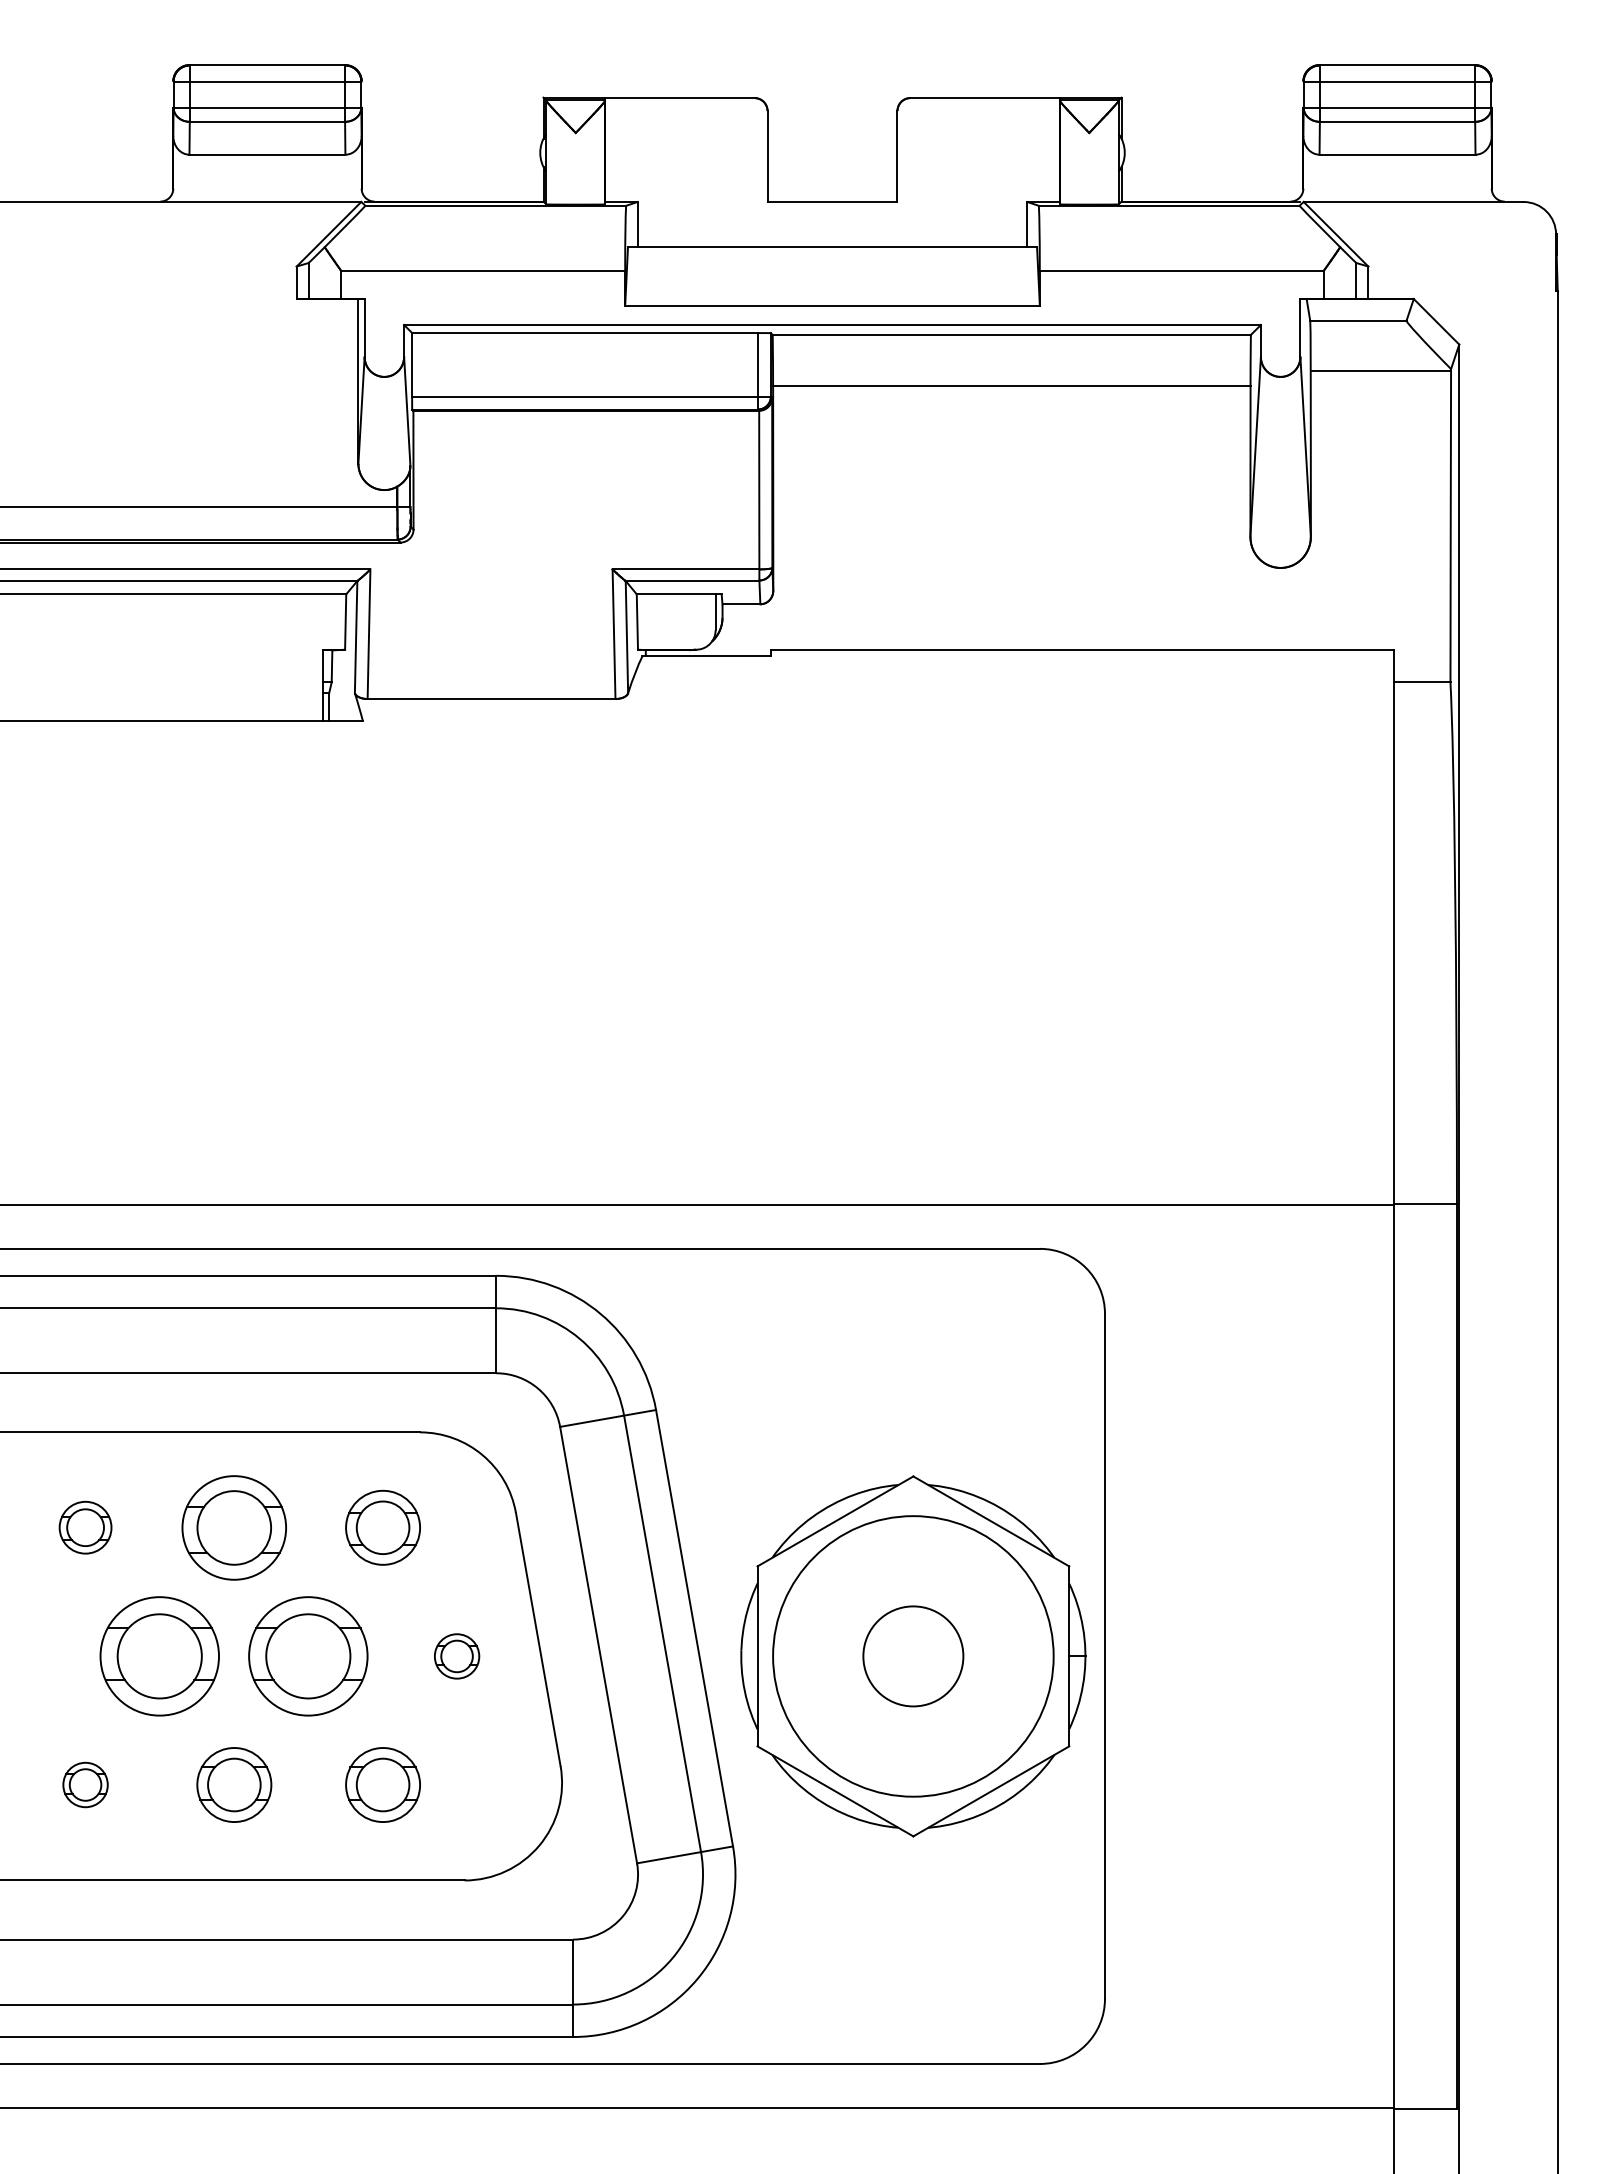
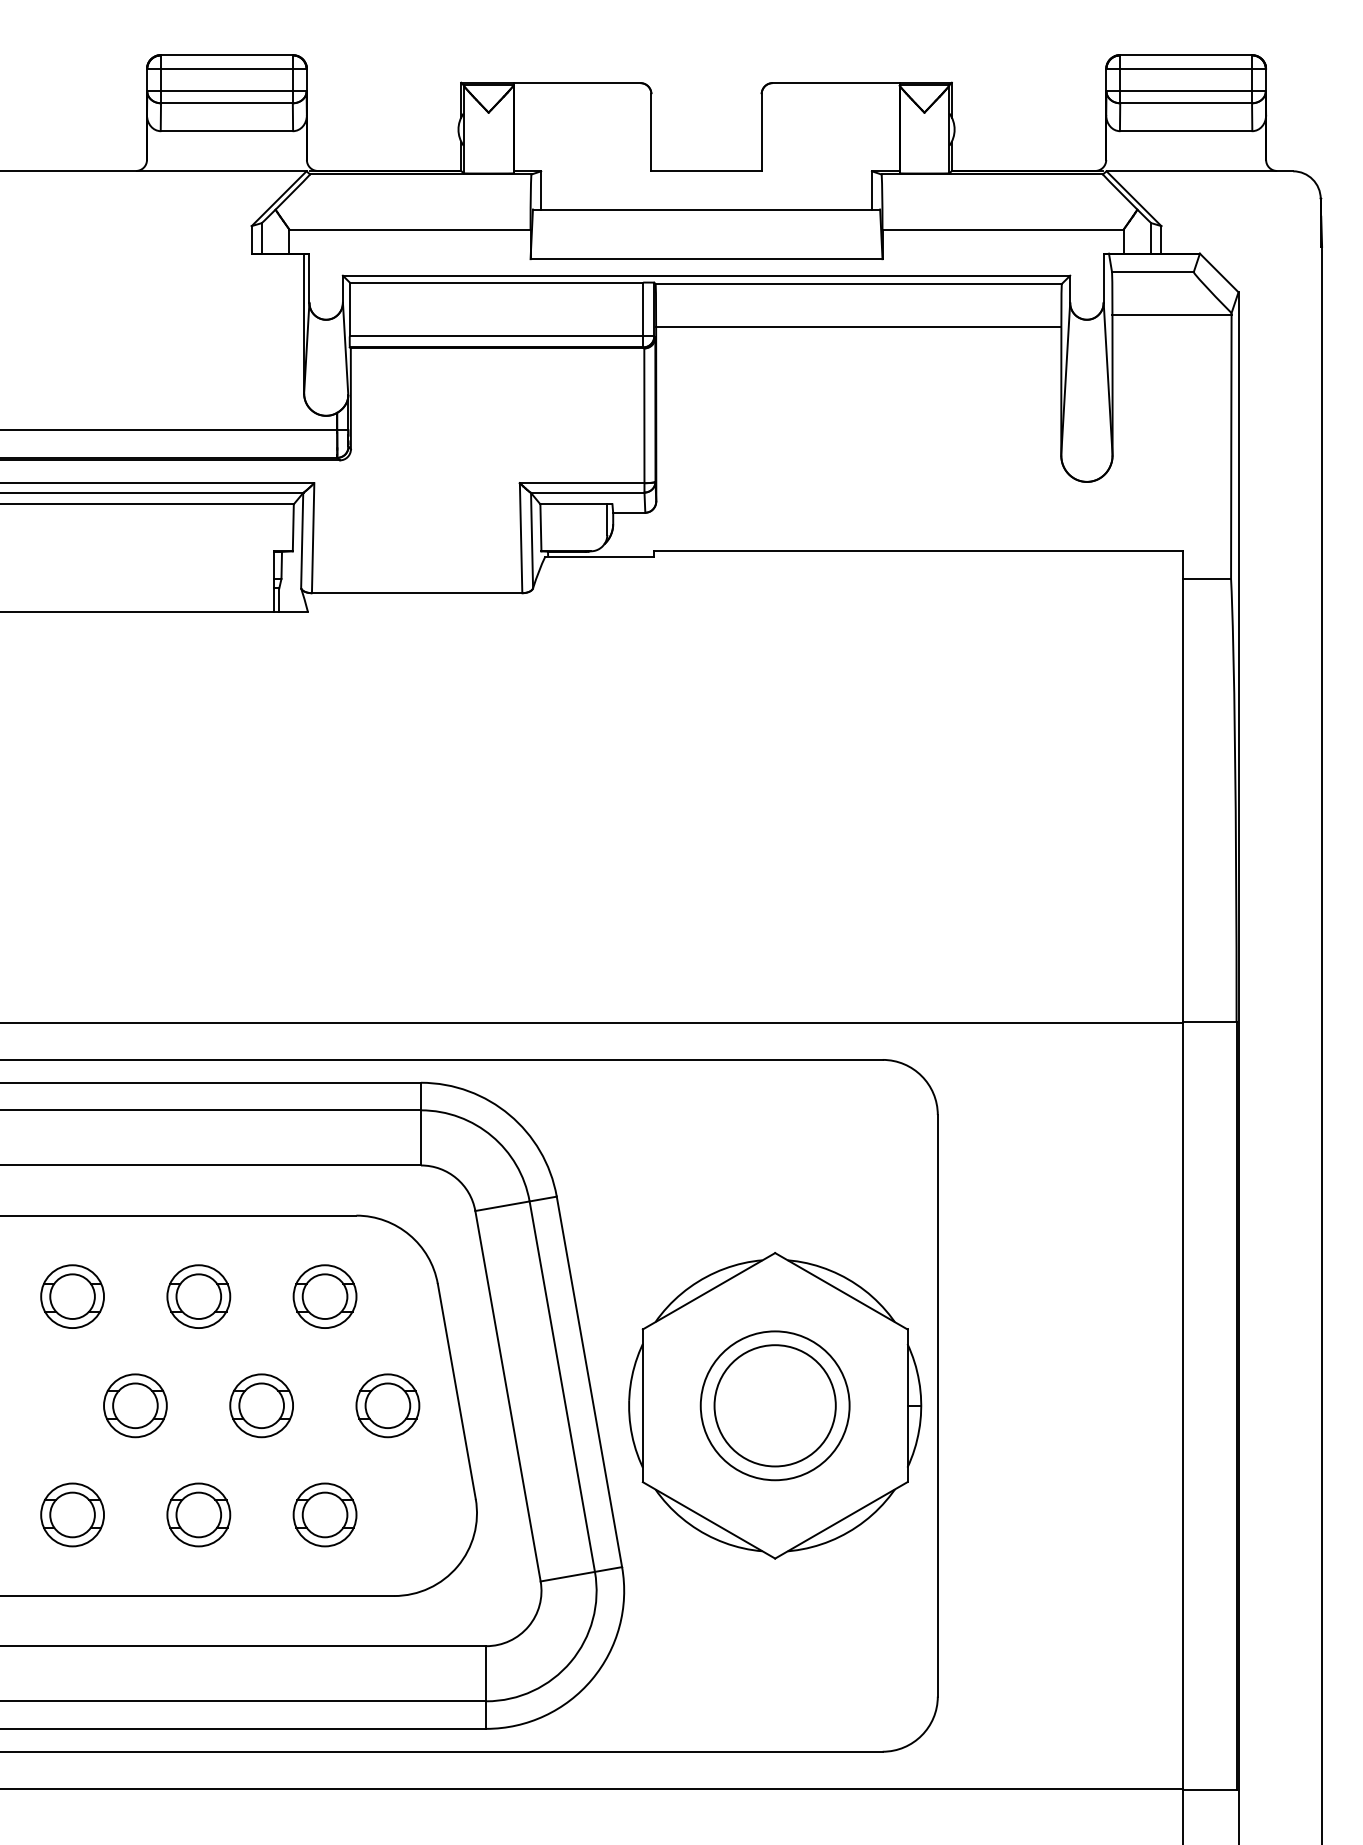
part: (85, 1527) -> (72, 1296), size x1.43
part: (234, 1527) -> (198, 1296), size x0.71
circle: (912, 1655) -> (774, 1405), size x1.43
part: (159, 1656) -> (135, 1405), size x0.62
part: (308, 1656) -> (261, 1405), size x0.62
part: (456, 1656) -> (387, 1405), size x1.67
circle: (913, 1656) -> (775, 1405), size x0.62
part: (85, 1784) -> (72, 1514), size x1.67

